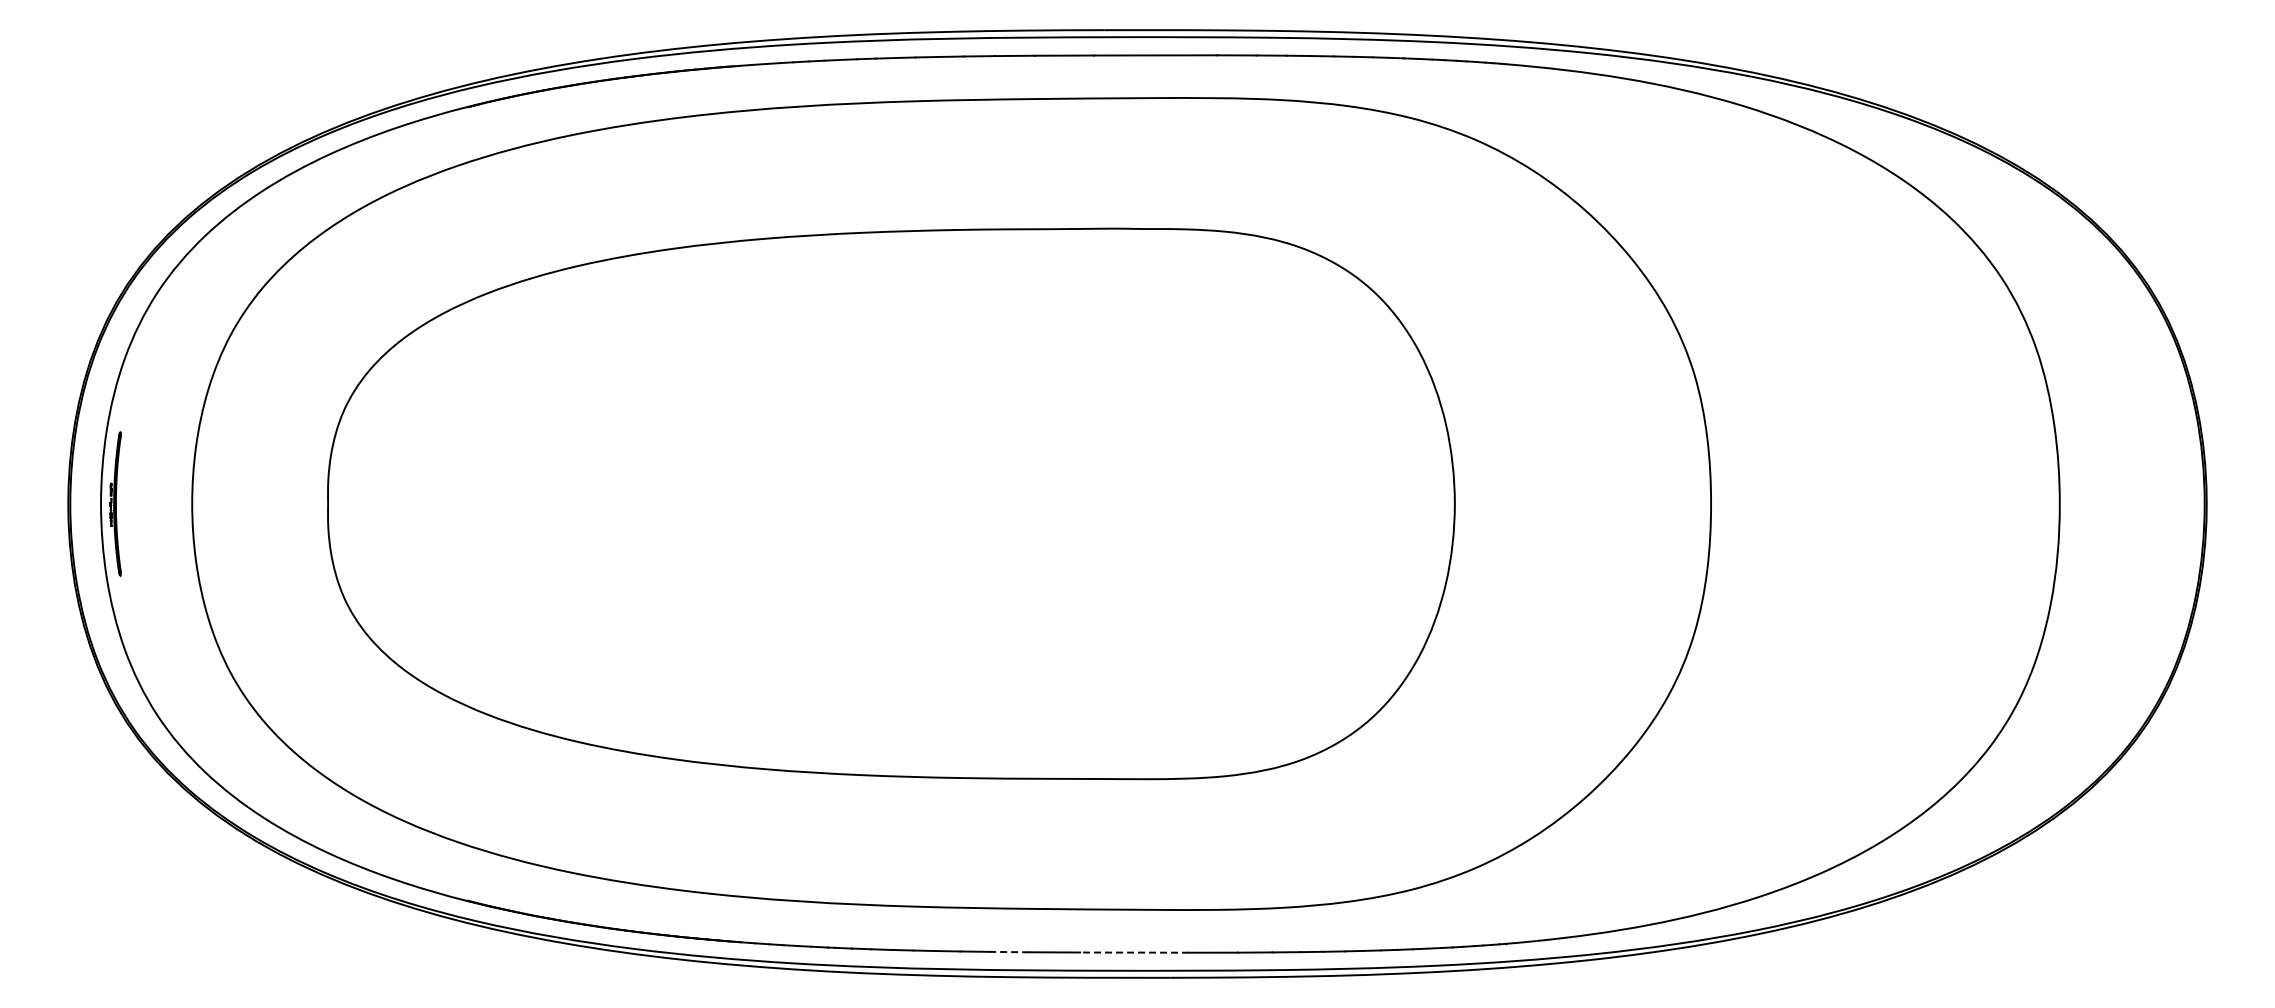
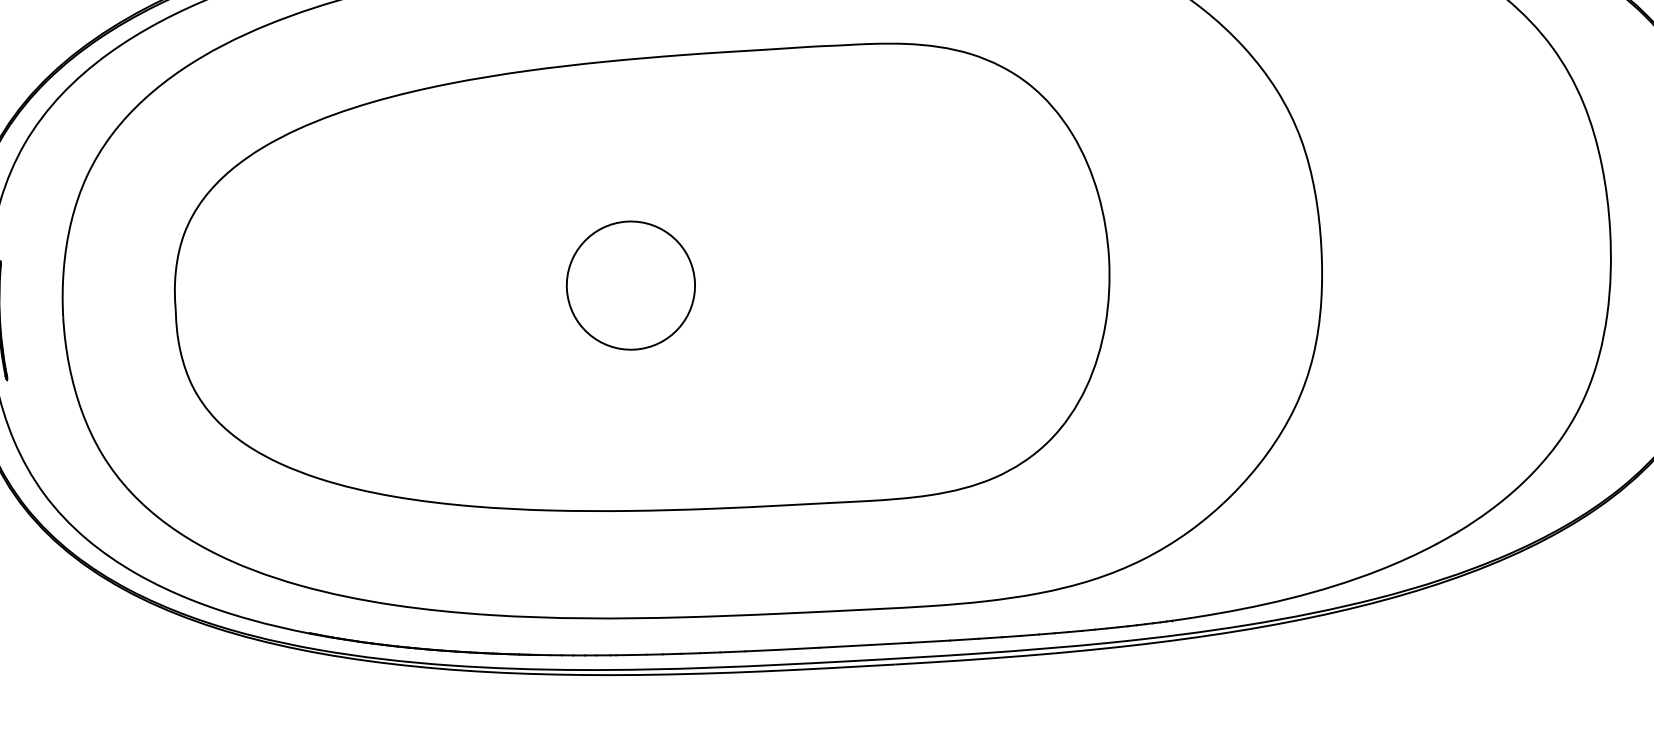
circle: (877, 503) -> (630, 285), added
line: (1009, 952) -> (760, 651), dashed -> solid
line: (1134, 952) -> (864, 645), dashed -> solid

